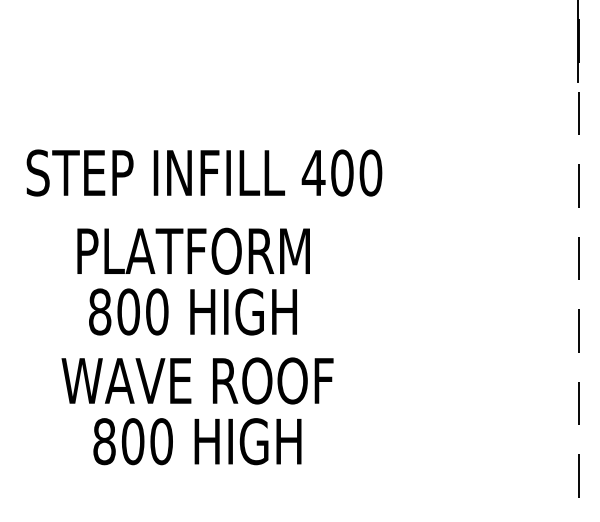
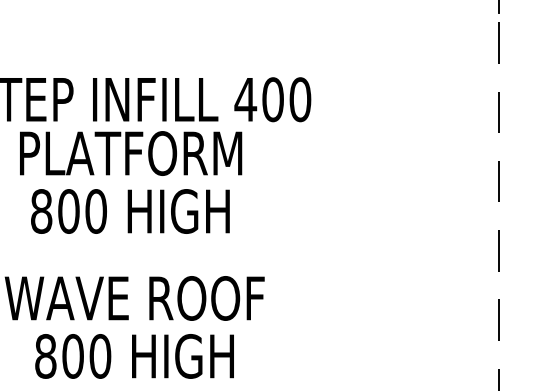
text: (193, 281) -> (130, 182), moved

